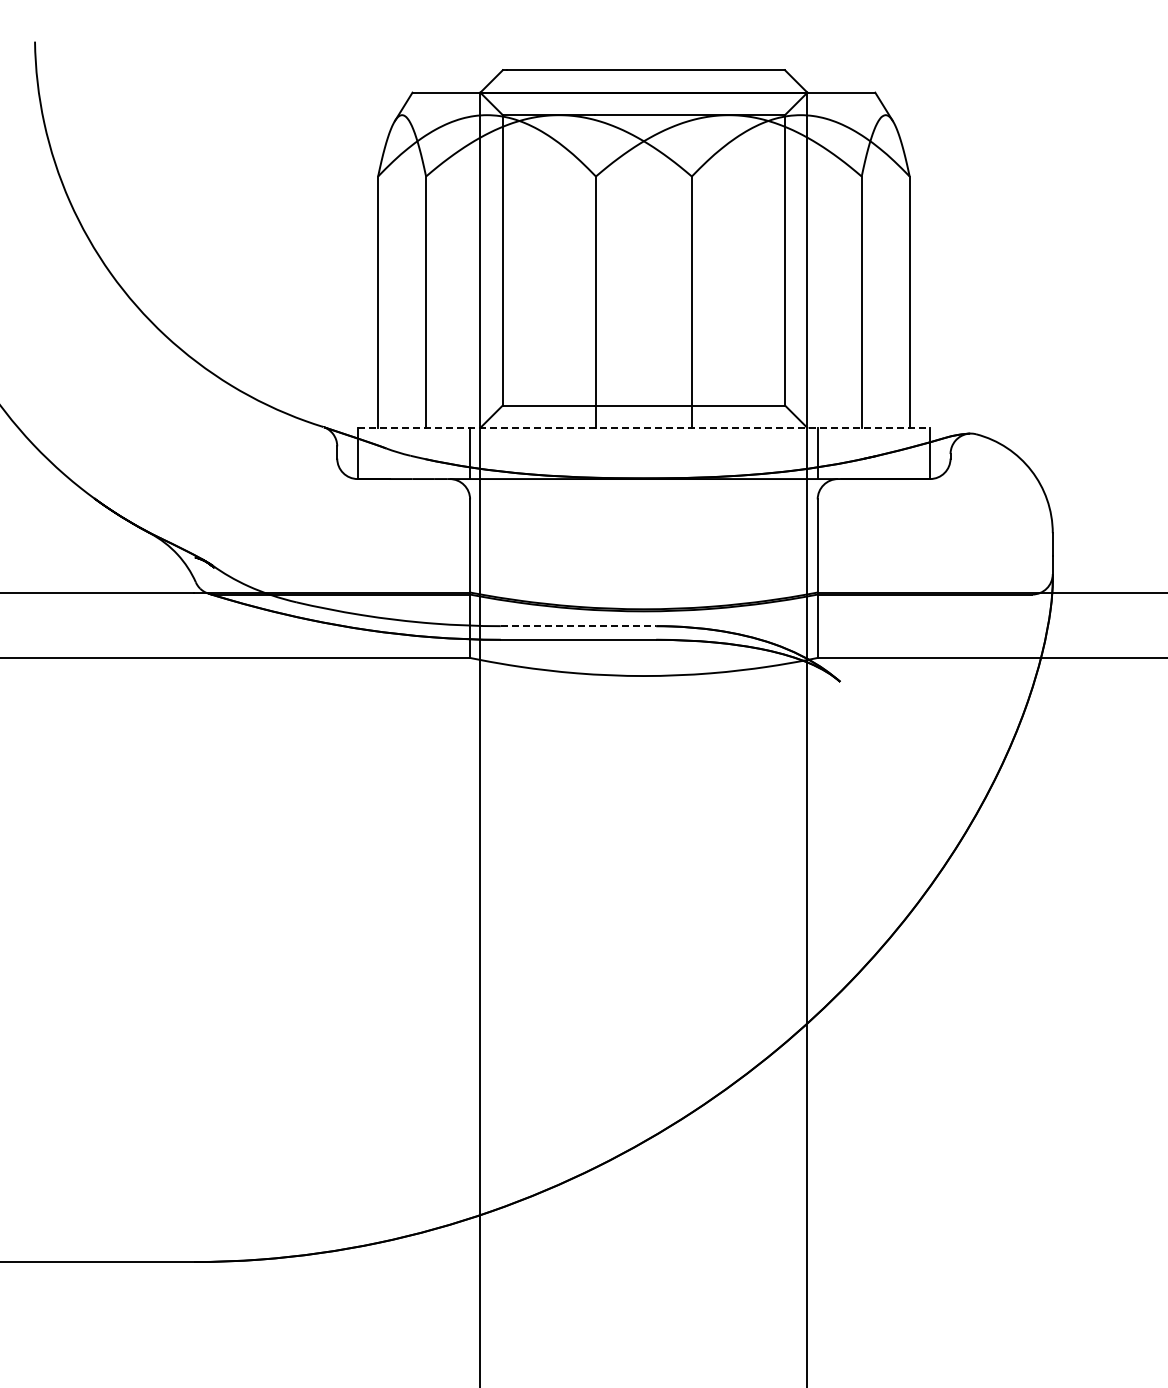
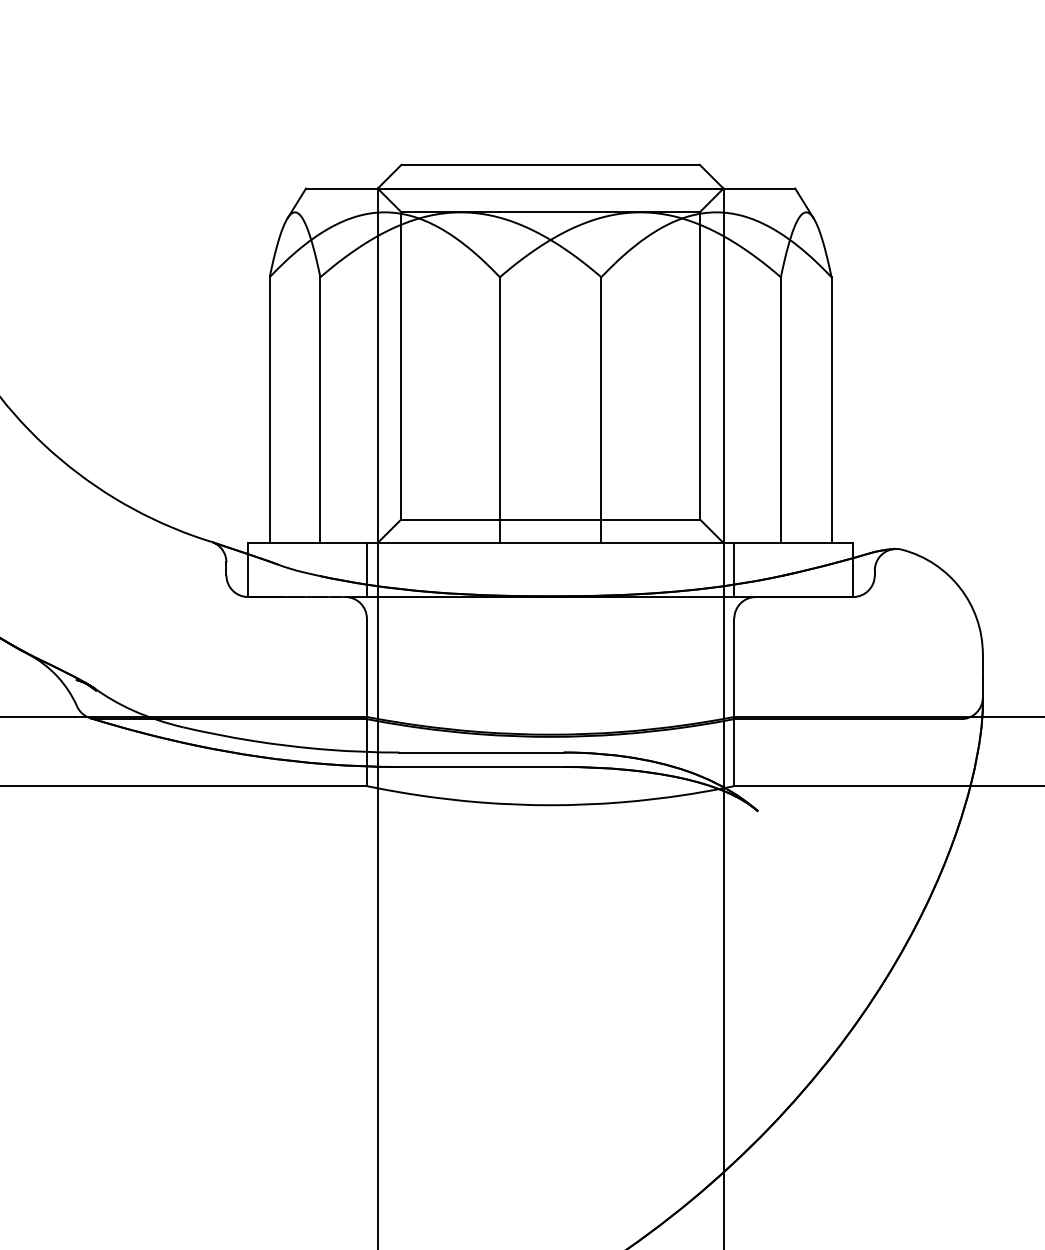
line: (644, 427) -> (551, 542), dashed -> solid
line: (578, 626) -> (481, 752), dashed -> solid

